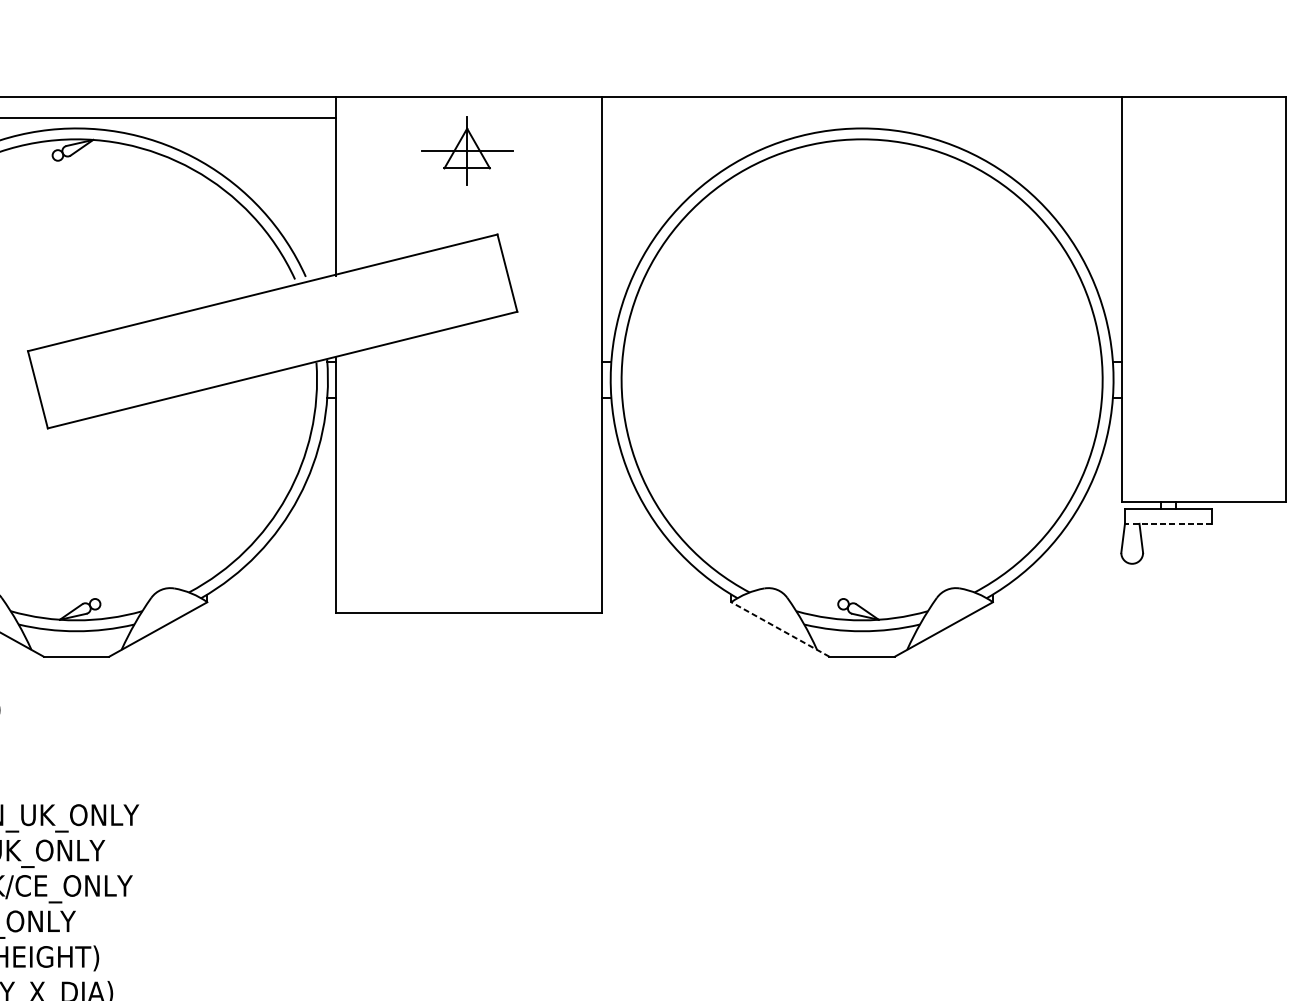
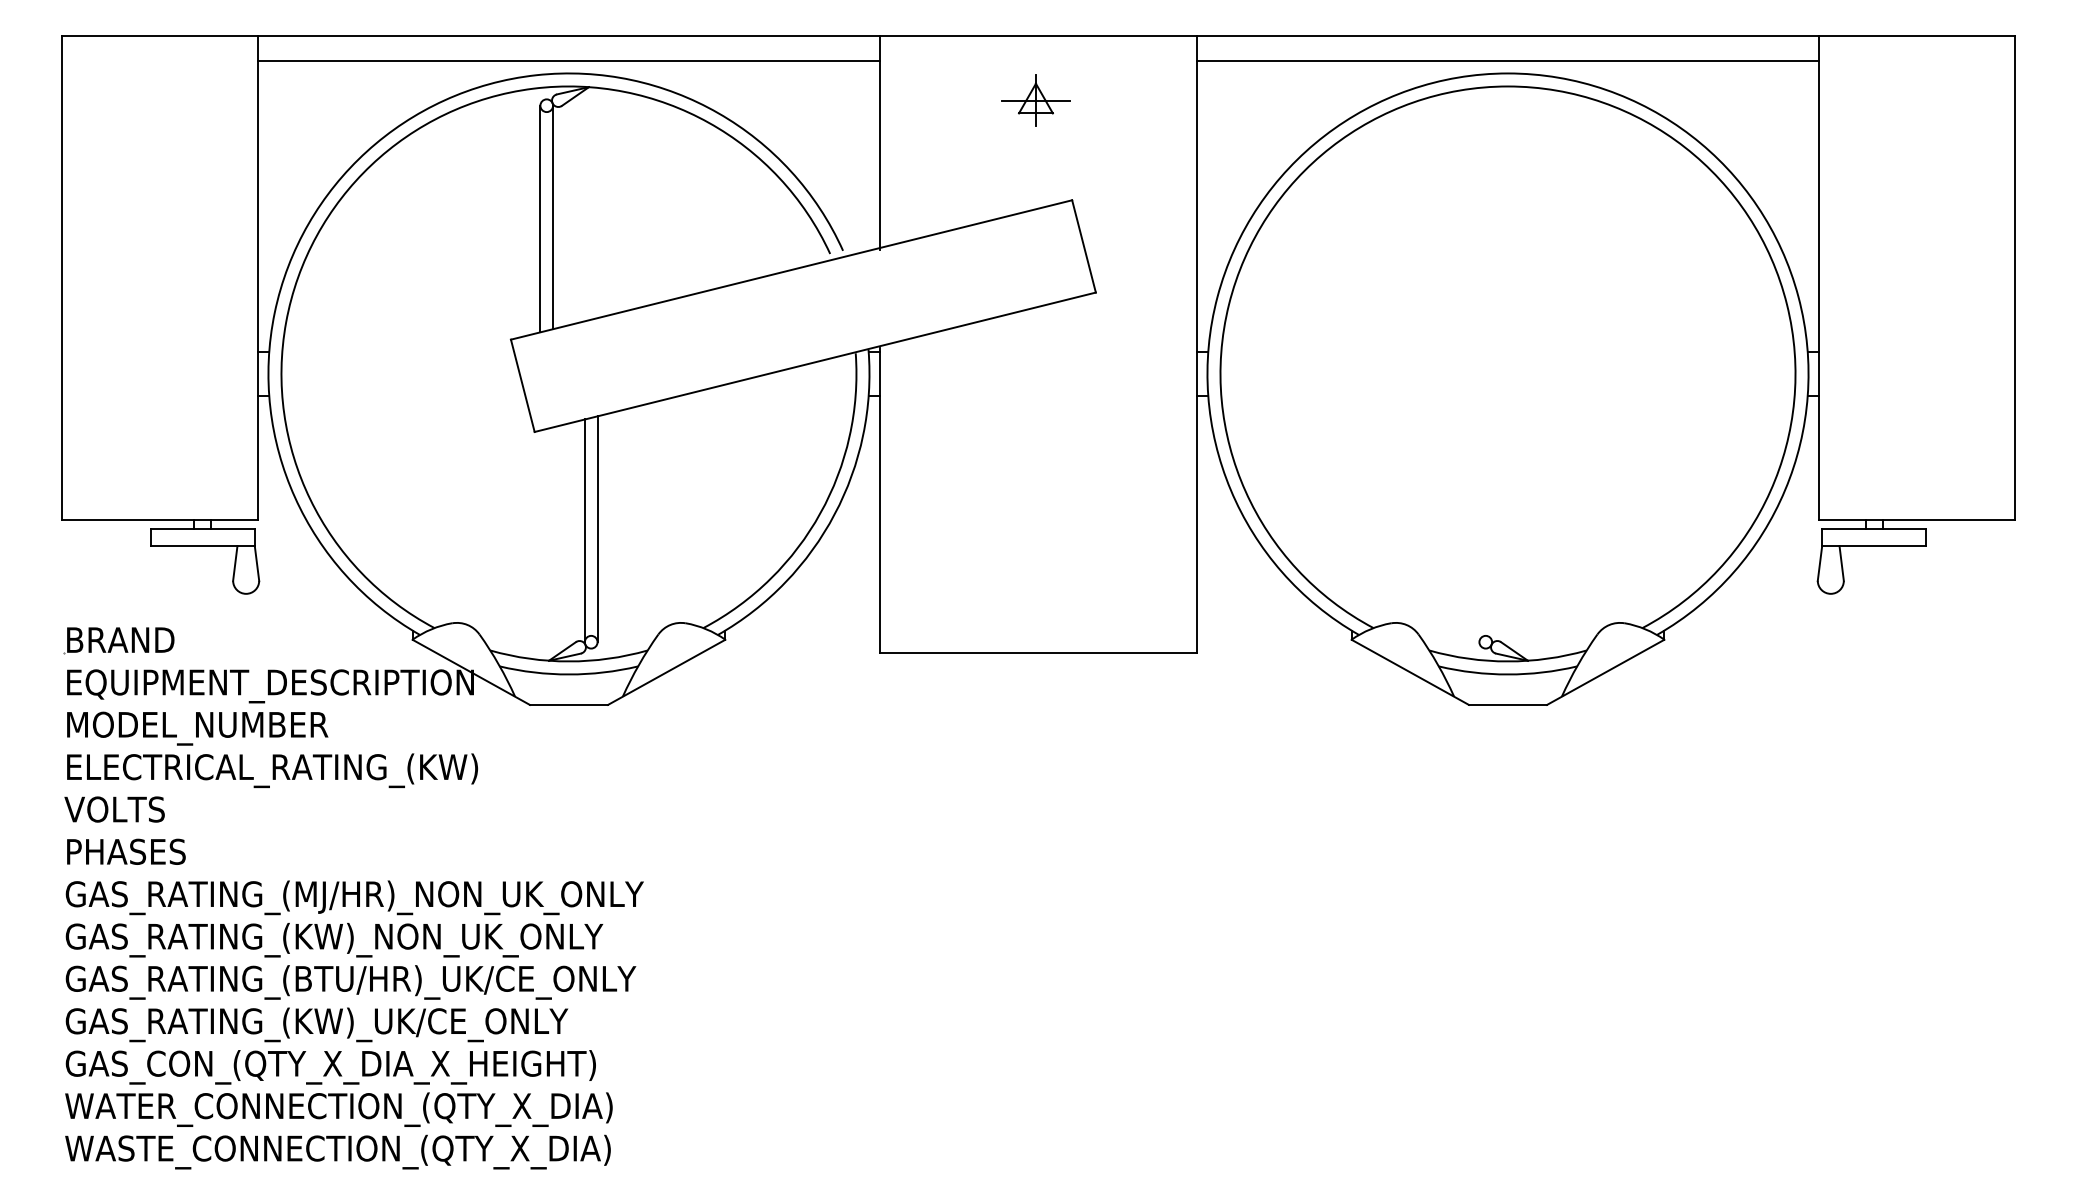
line: (861, 118) -> (1507, 61), added
part: (466, 151) -> (1035, 100), size x0.62
line: (63, 248) -> (553, 216), added
line: (52, 249) -> (540, 218), added
line: (100, 509) -> (597, 528), added
line: (89, 510) -> (584, 530), added
line: (1167, 524) -> (1873, 546), dashed -> solid
line: (779, 629) -> (1409, 672), dashed -> solid

